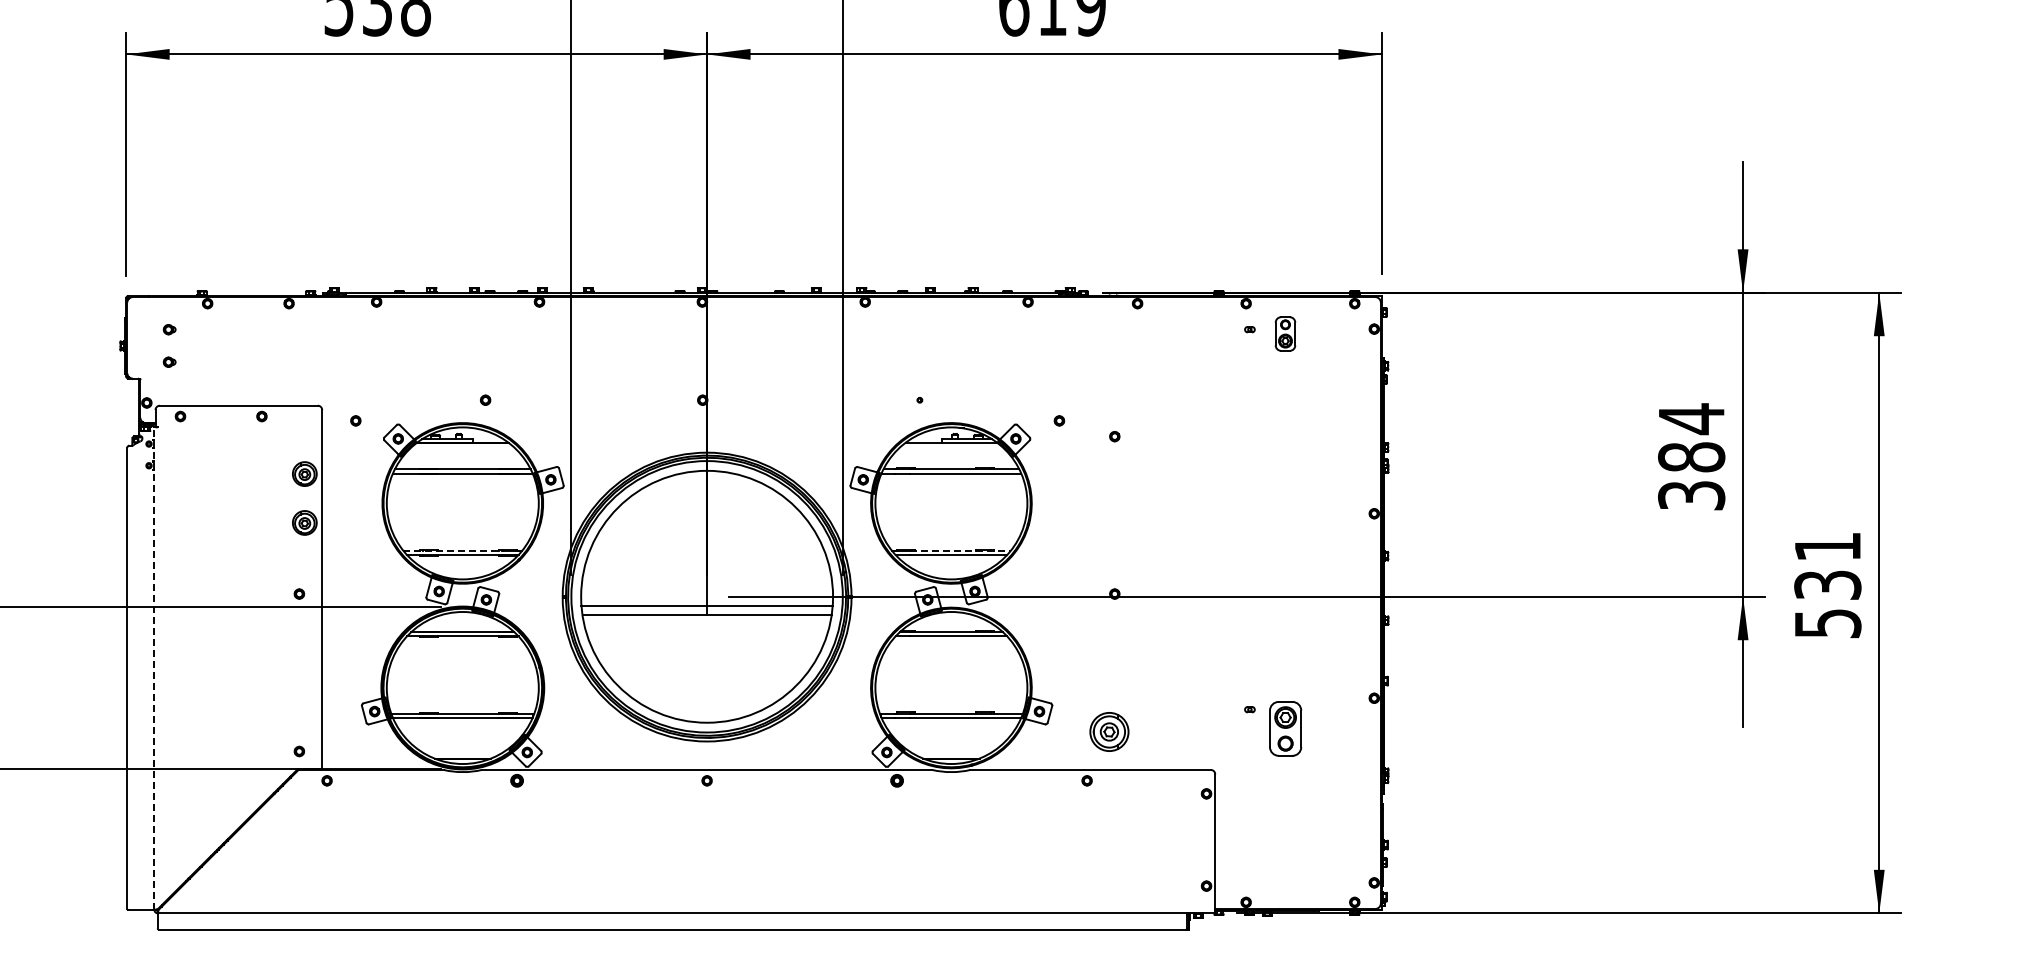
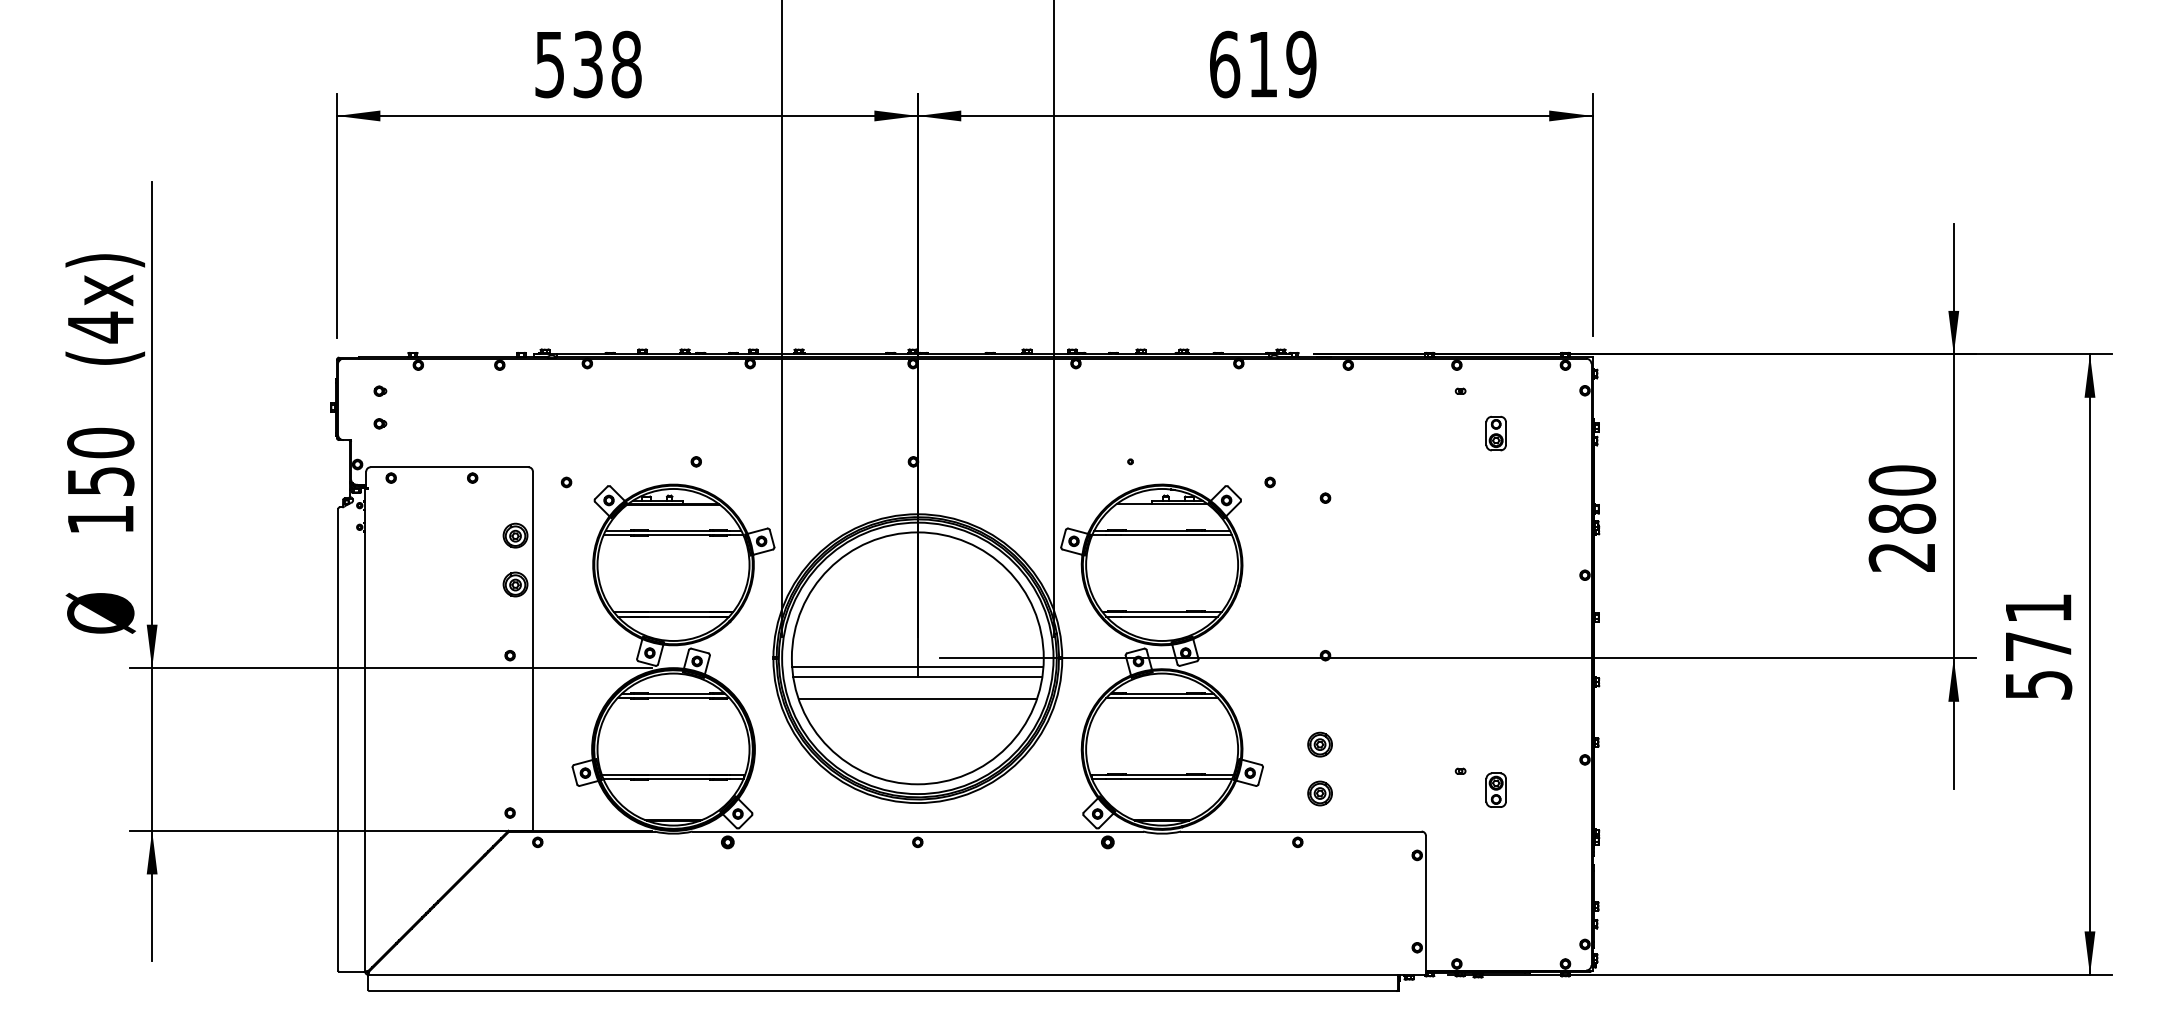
part: (1284, 333) -> (1495, 433), moved
text: (1691, 455) -> (1902, 517), 384 -> 280
line: (453, 550) -> (664, 612), dashed -> solid
line: (960, 550) -> (1171, 612), dashed -> solid
text: (1827, 584) -> (2038, 646), 531 -> 571
line: (706, 636) -> (917, 698), added
line: (154, 667) -> (365, 729), dashed -> solid
part: (1108, 682) -> (1319, 744), added
part: (1284, 727) -> (1495, 789), size x0.62
part: (1108, 731) -> (1319, 793), size x0.62

